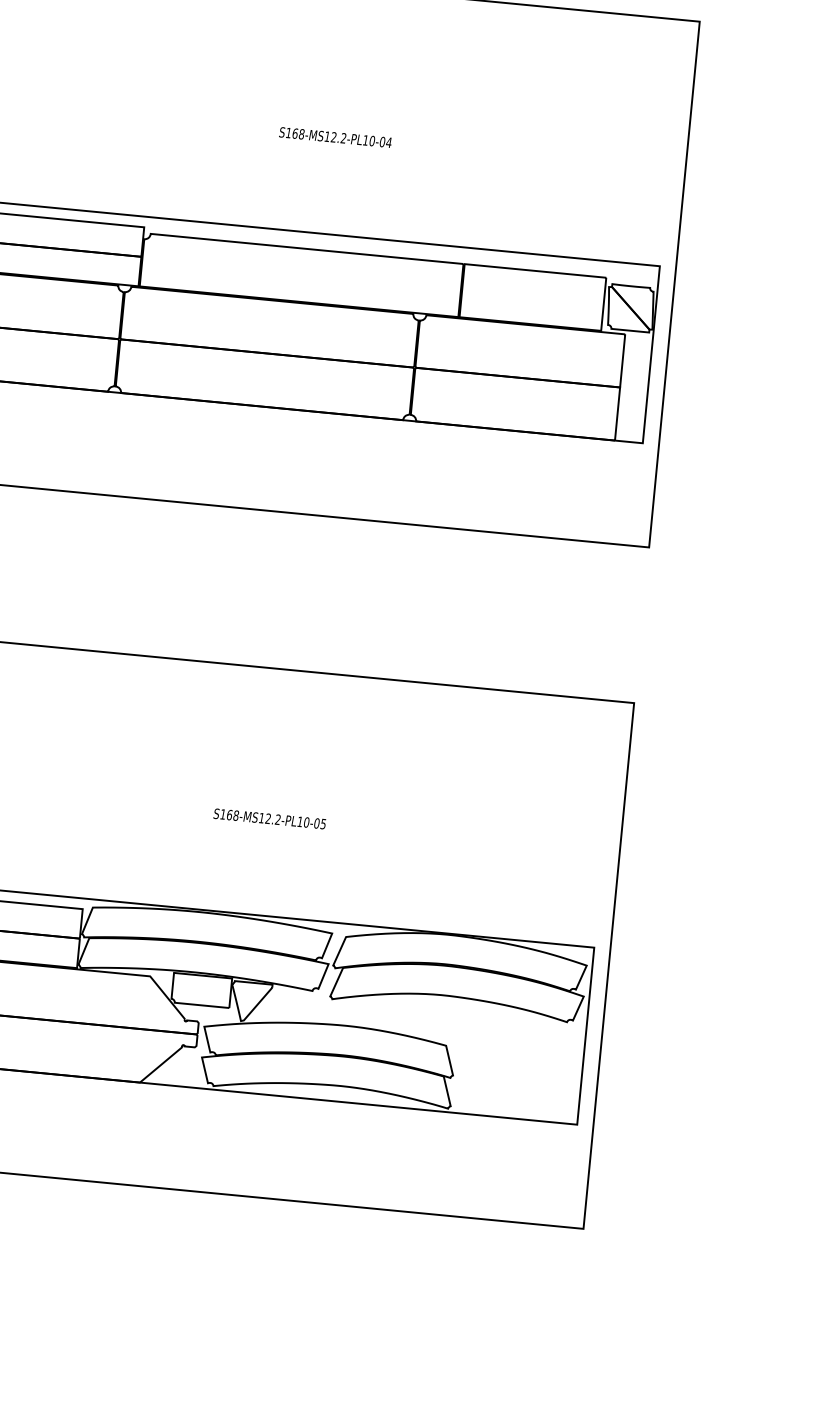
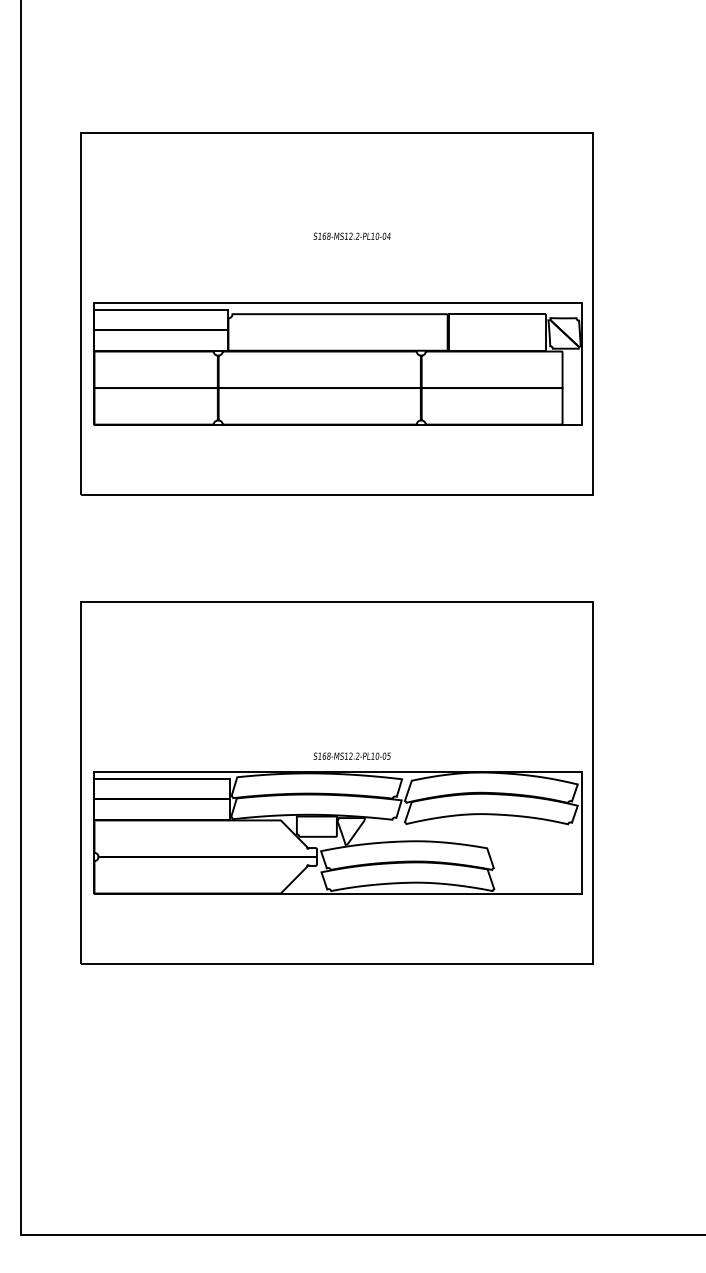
text: (269, 817) -> (351, 755), moved

